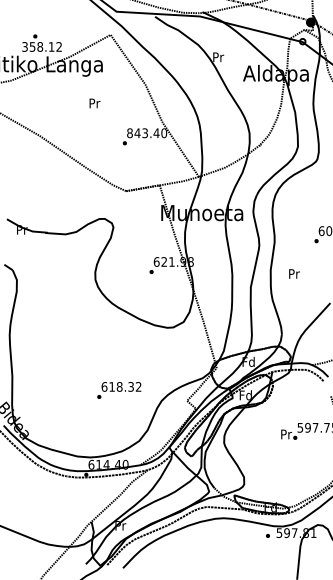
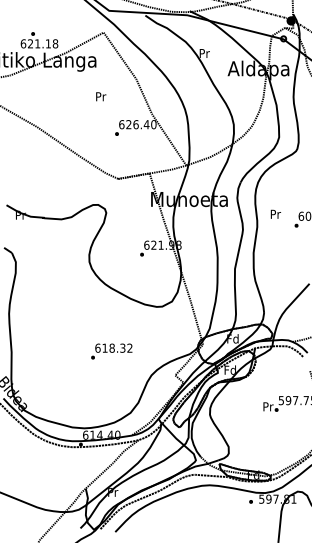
text: (42, 46) -> (39, 43), 358.12 -> 621.18
text: (94, 103) -> (100, 96), moved
text: (137, 133) -> (128, 124), 843.40 -> 626.40
text: (294, 273) -> (275, 213), moved
text: (119, 390) -> (111, 351), moved

